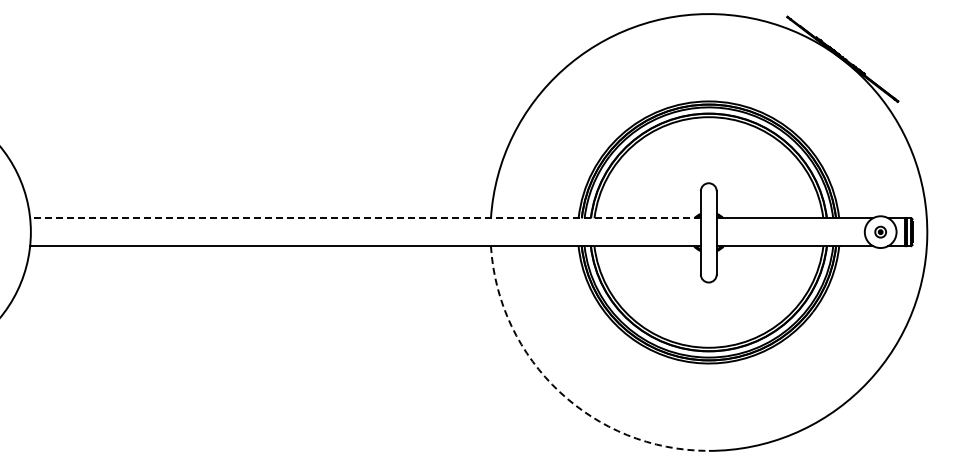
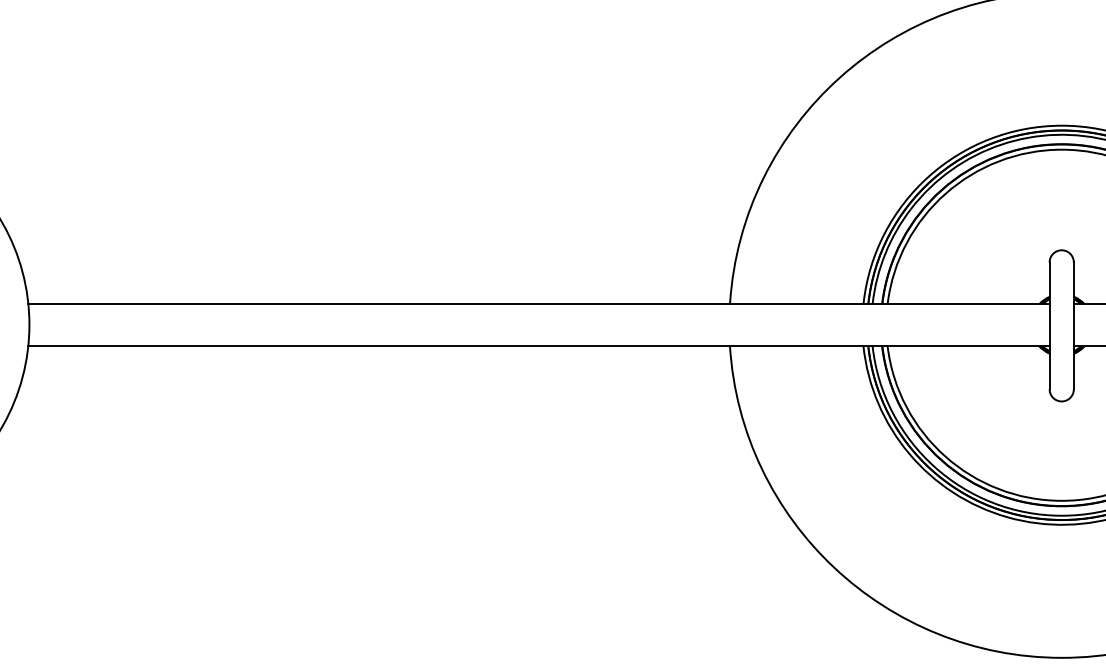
line: (365, 218) -> (538, 303), dashed -> solid
arc: (559, 391) -> (834, 567), dashed -> solid

